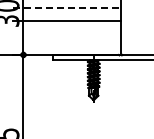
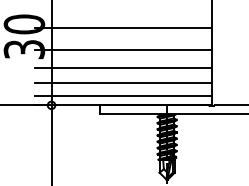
line: (67, 7) -> (124, 27), dashed -> solid
line: (66, 32) -> (122, 68), added
line: (66, 41) -> (122, 83), added
line: (66, 49) -> (122, 96), added

